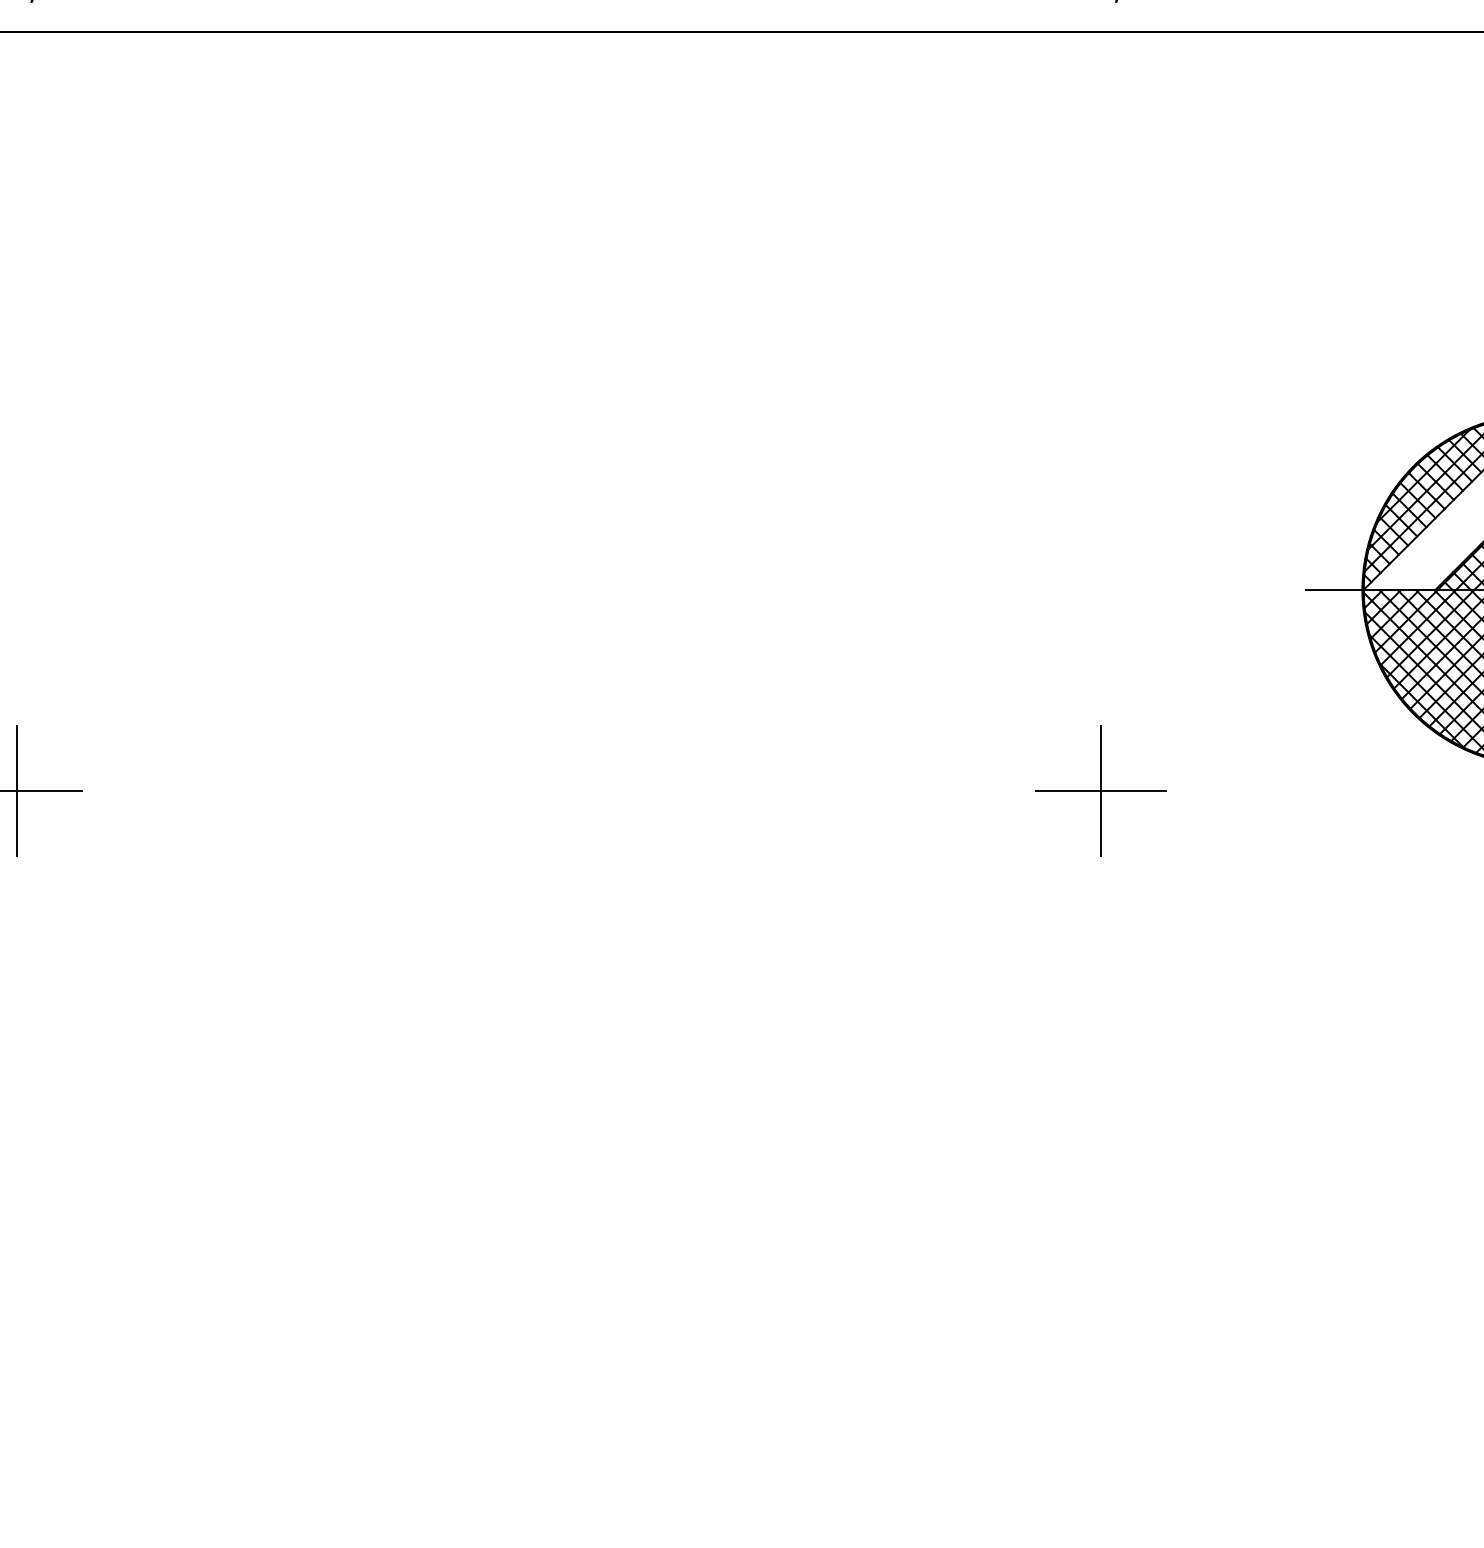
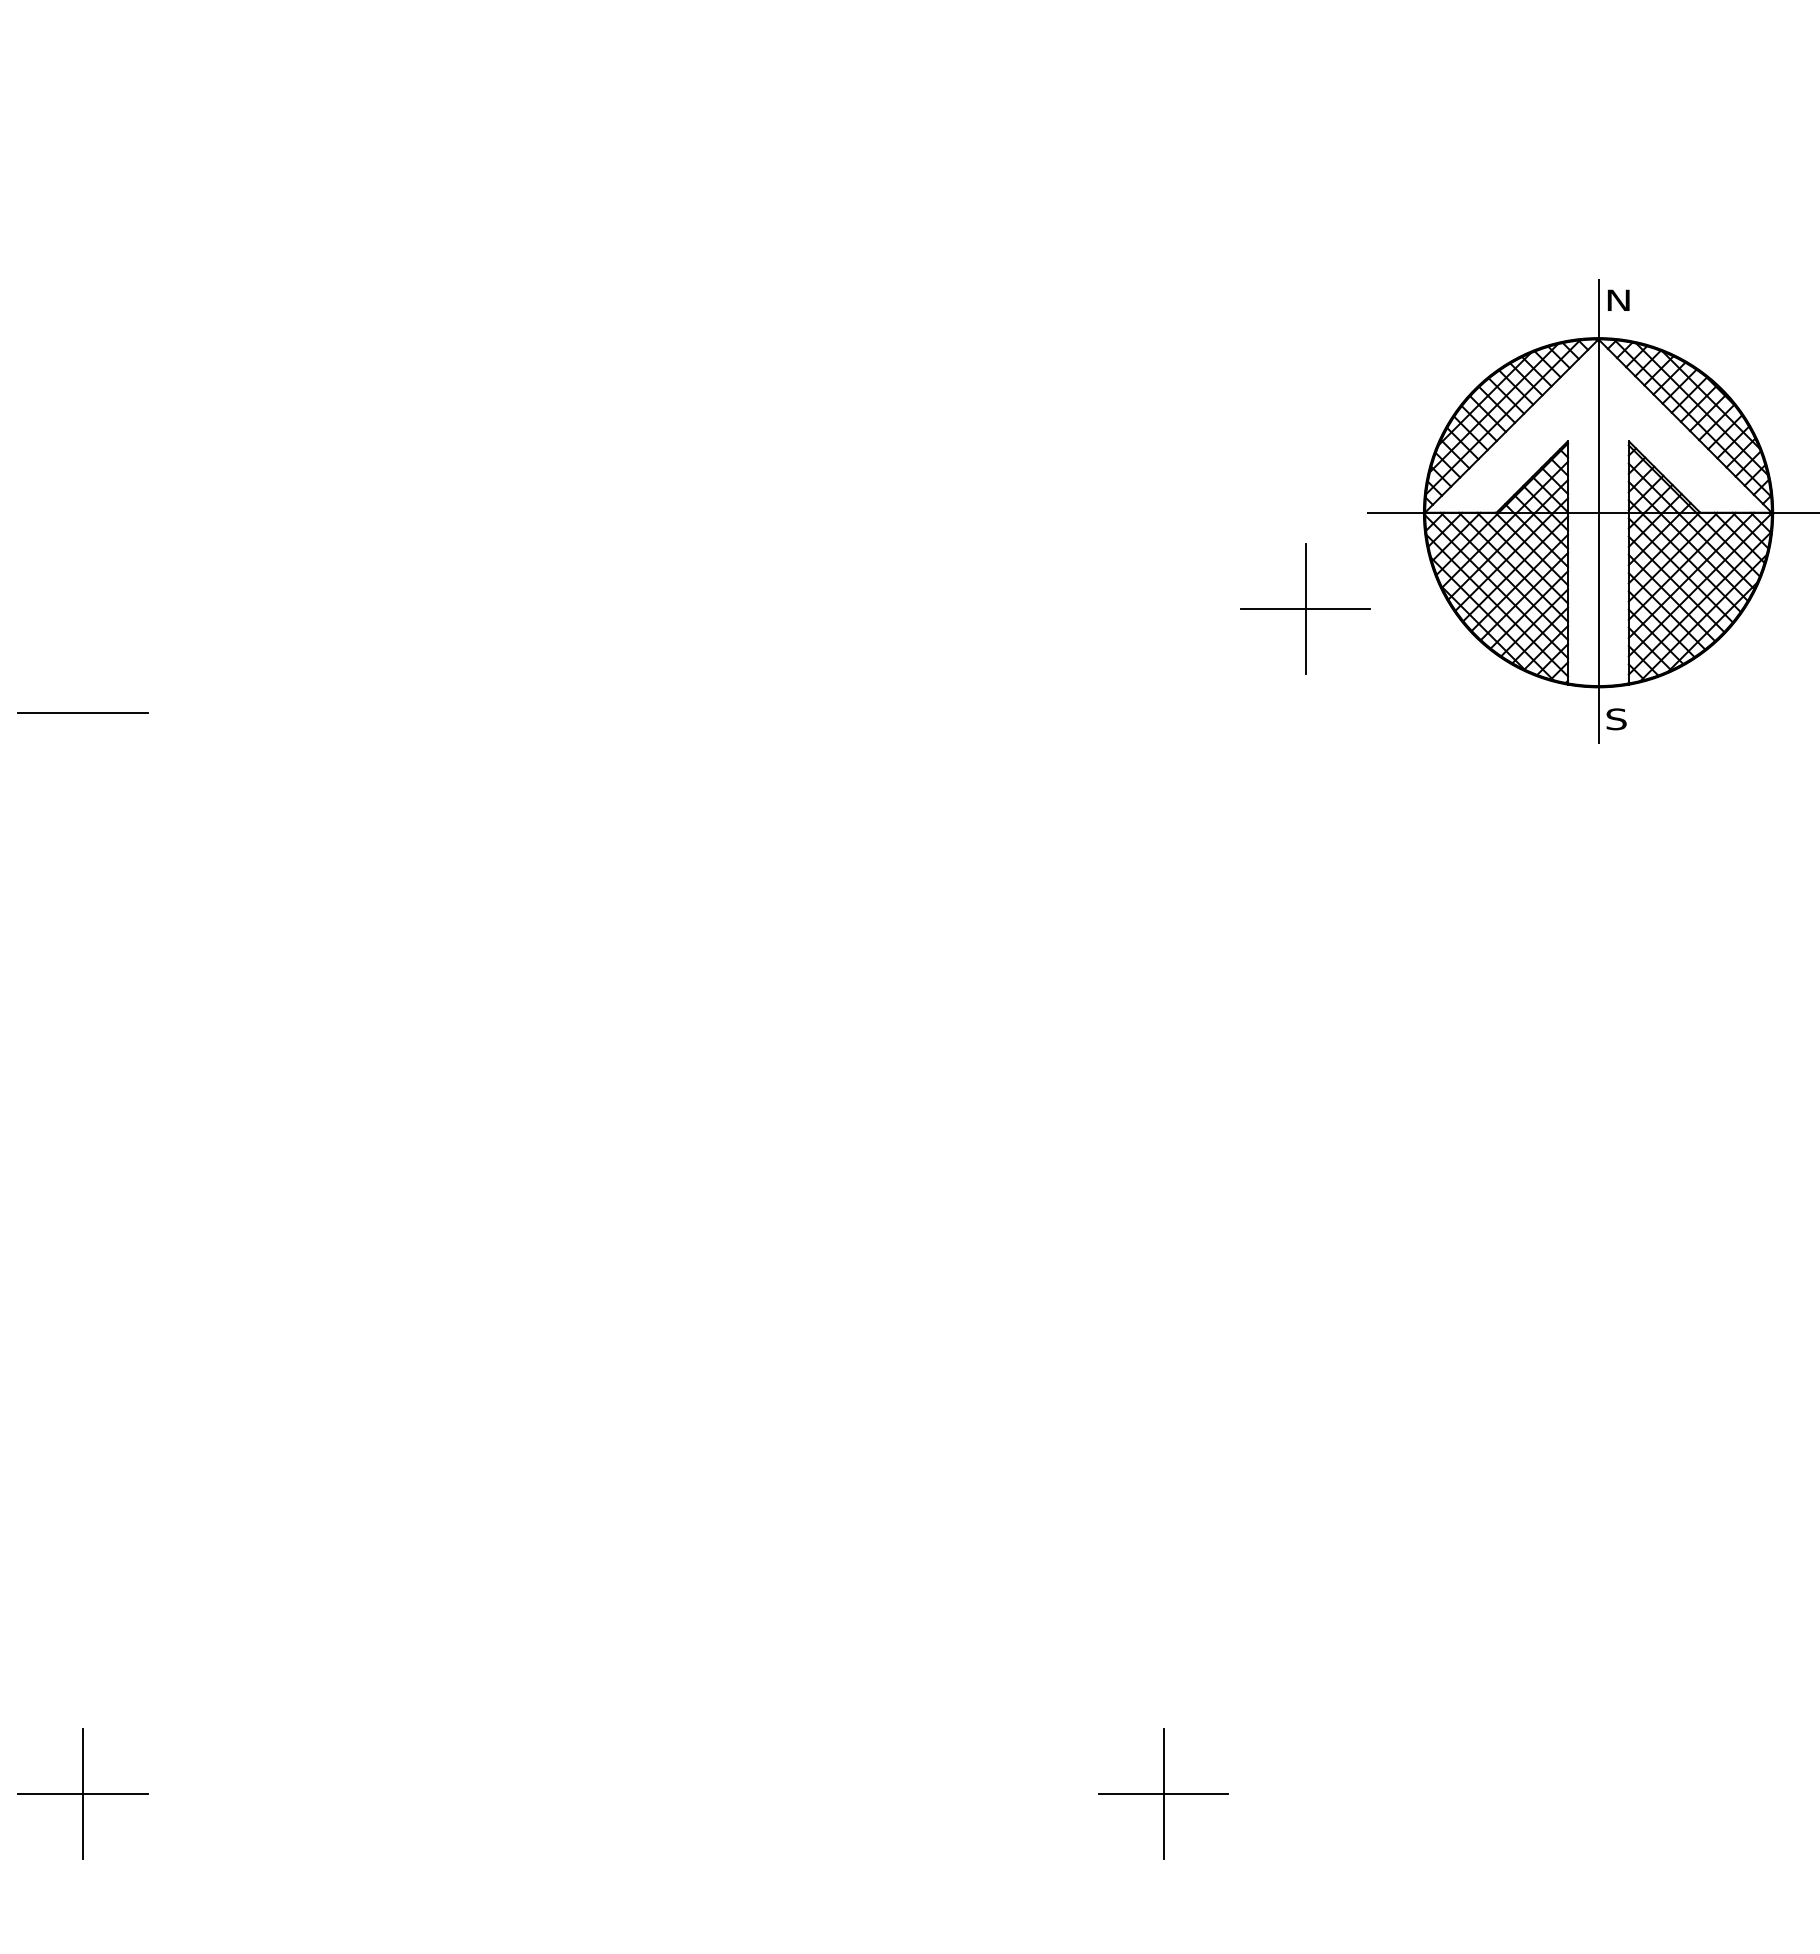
line: (16, 790) -> (82, 712), removed
part: (1101, 790) -> (1305, 608), moved

